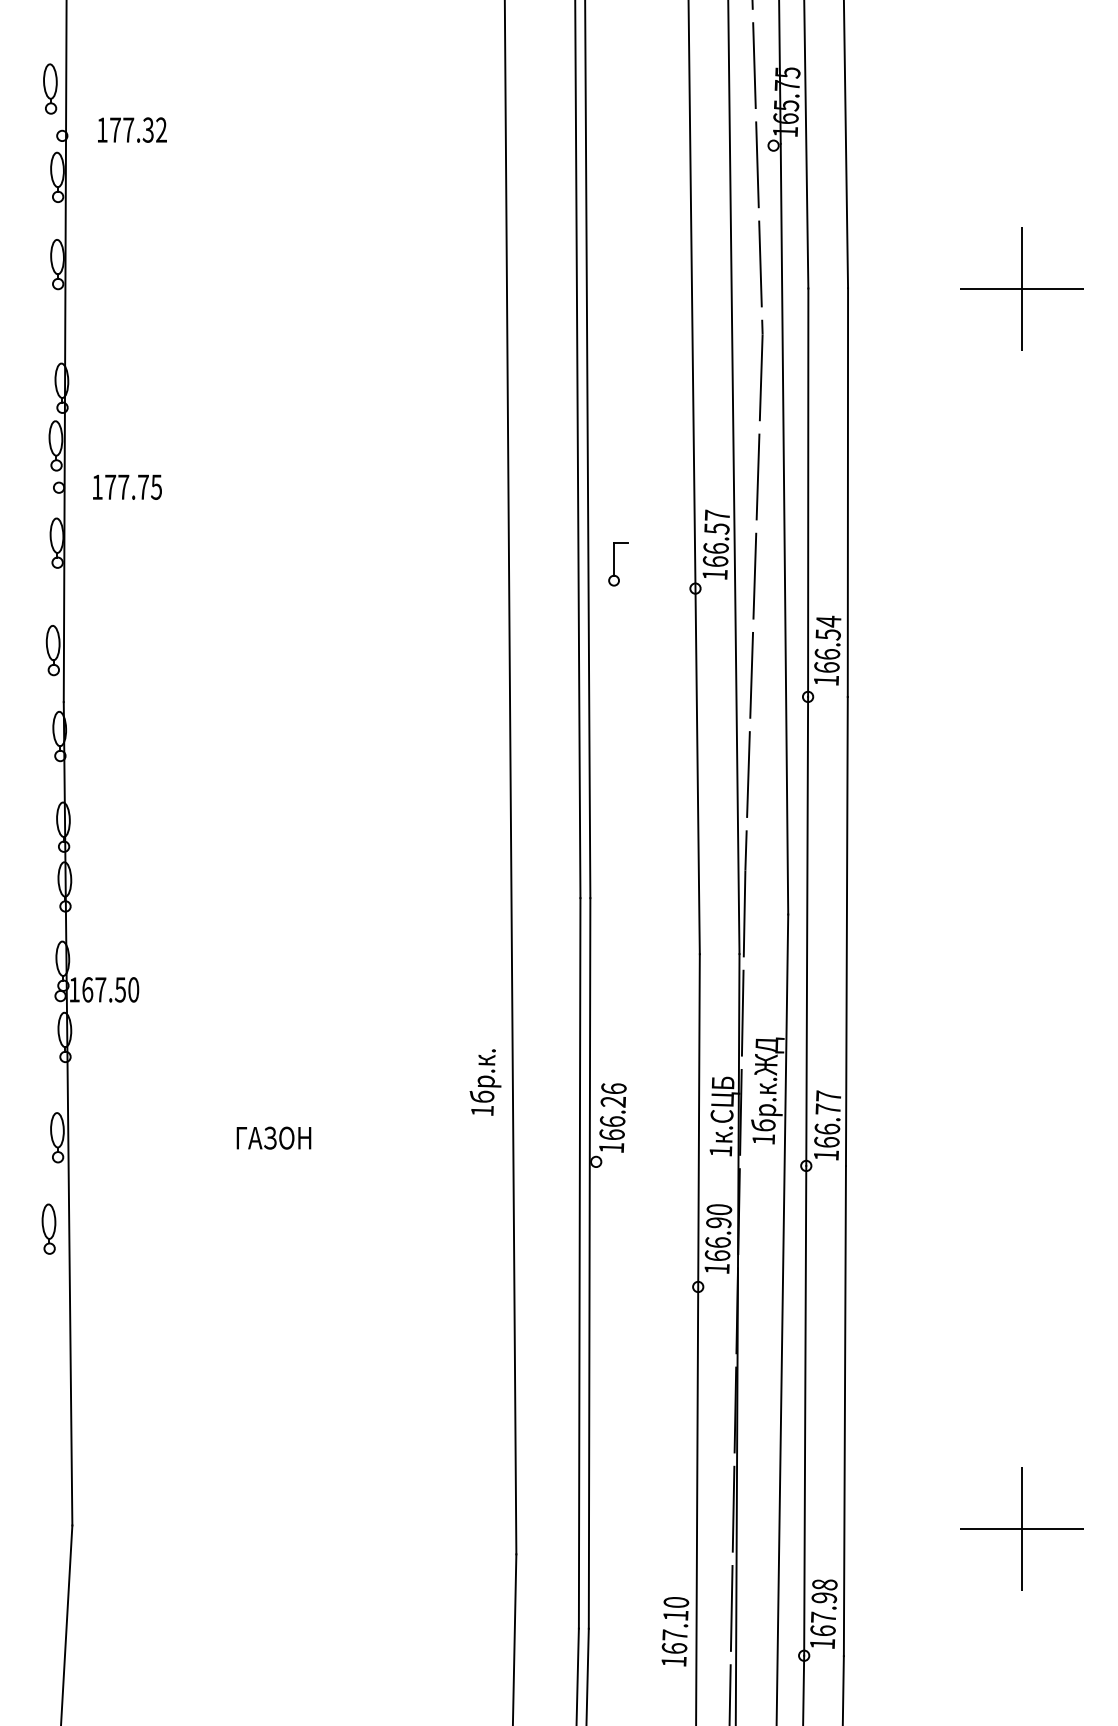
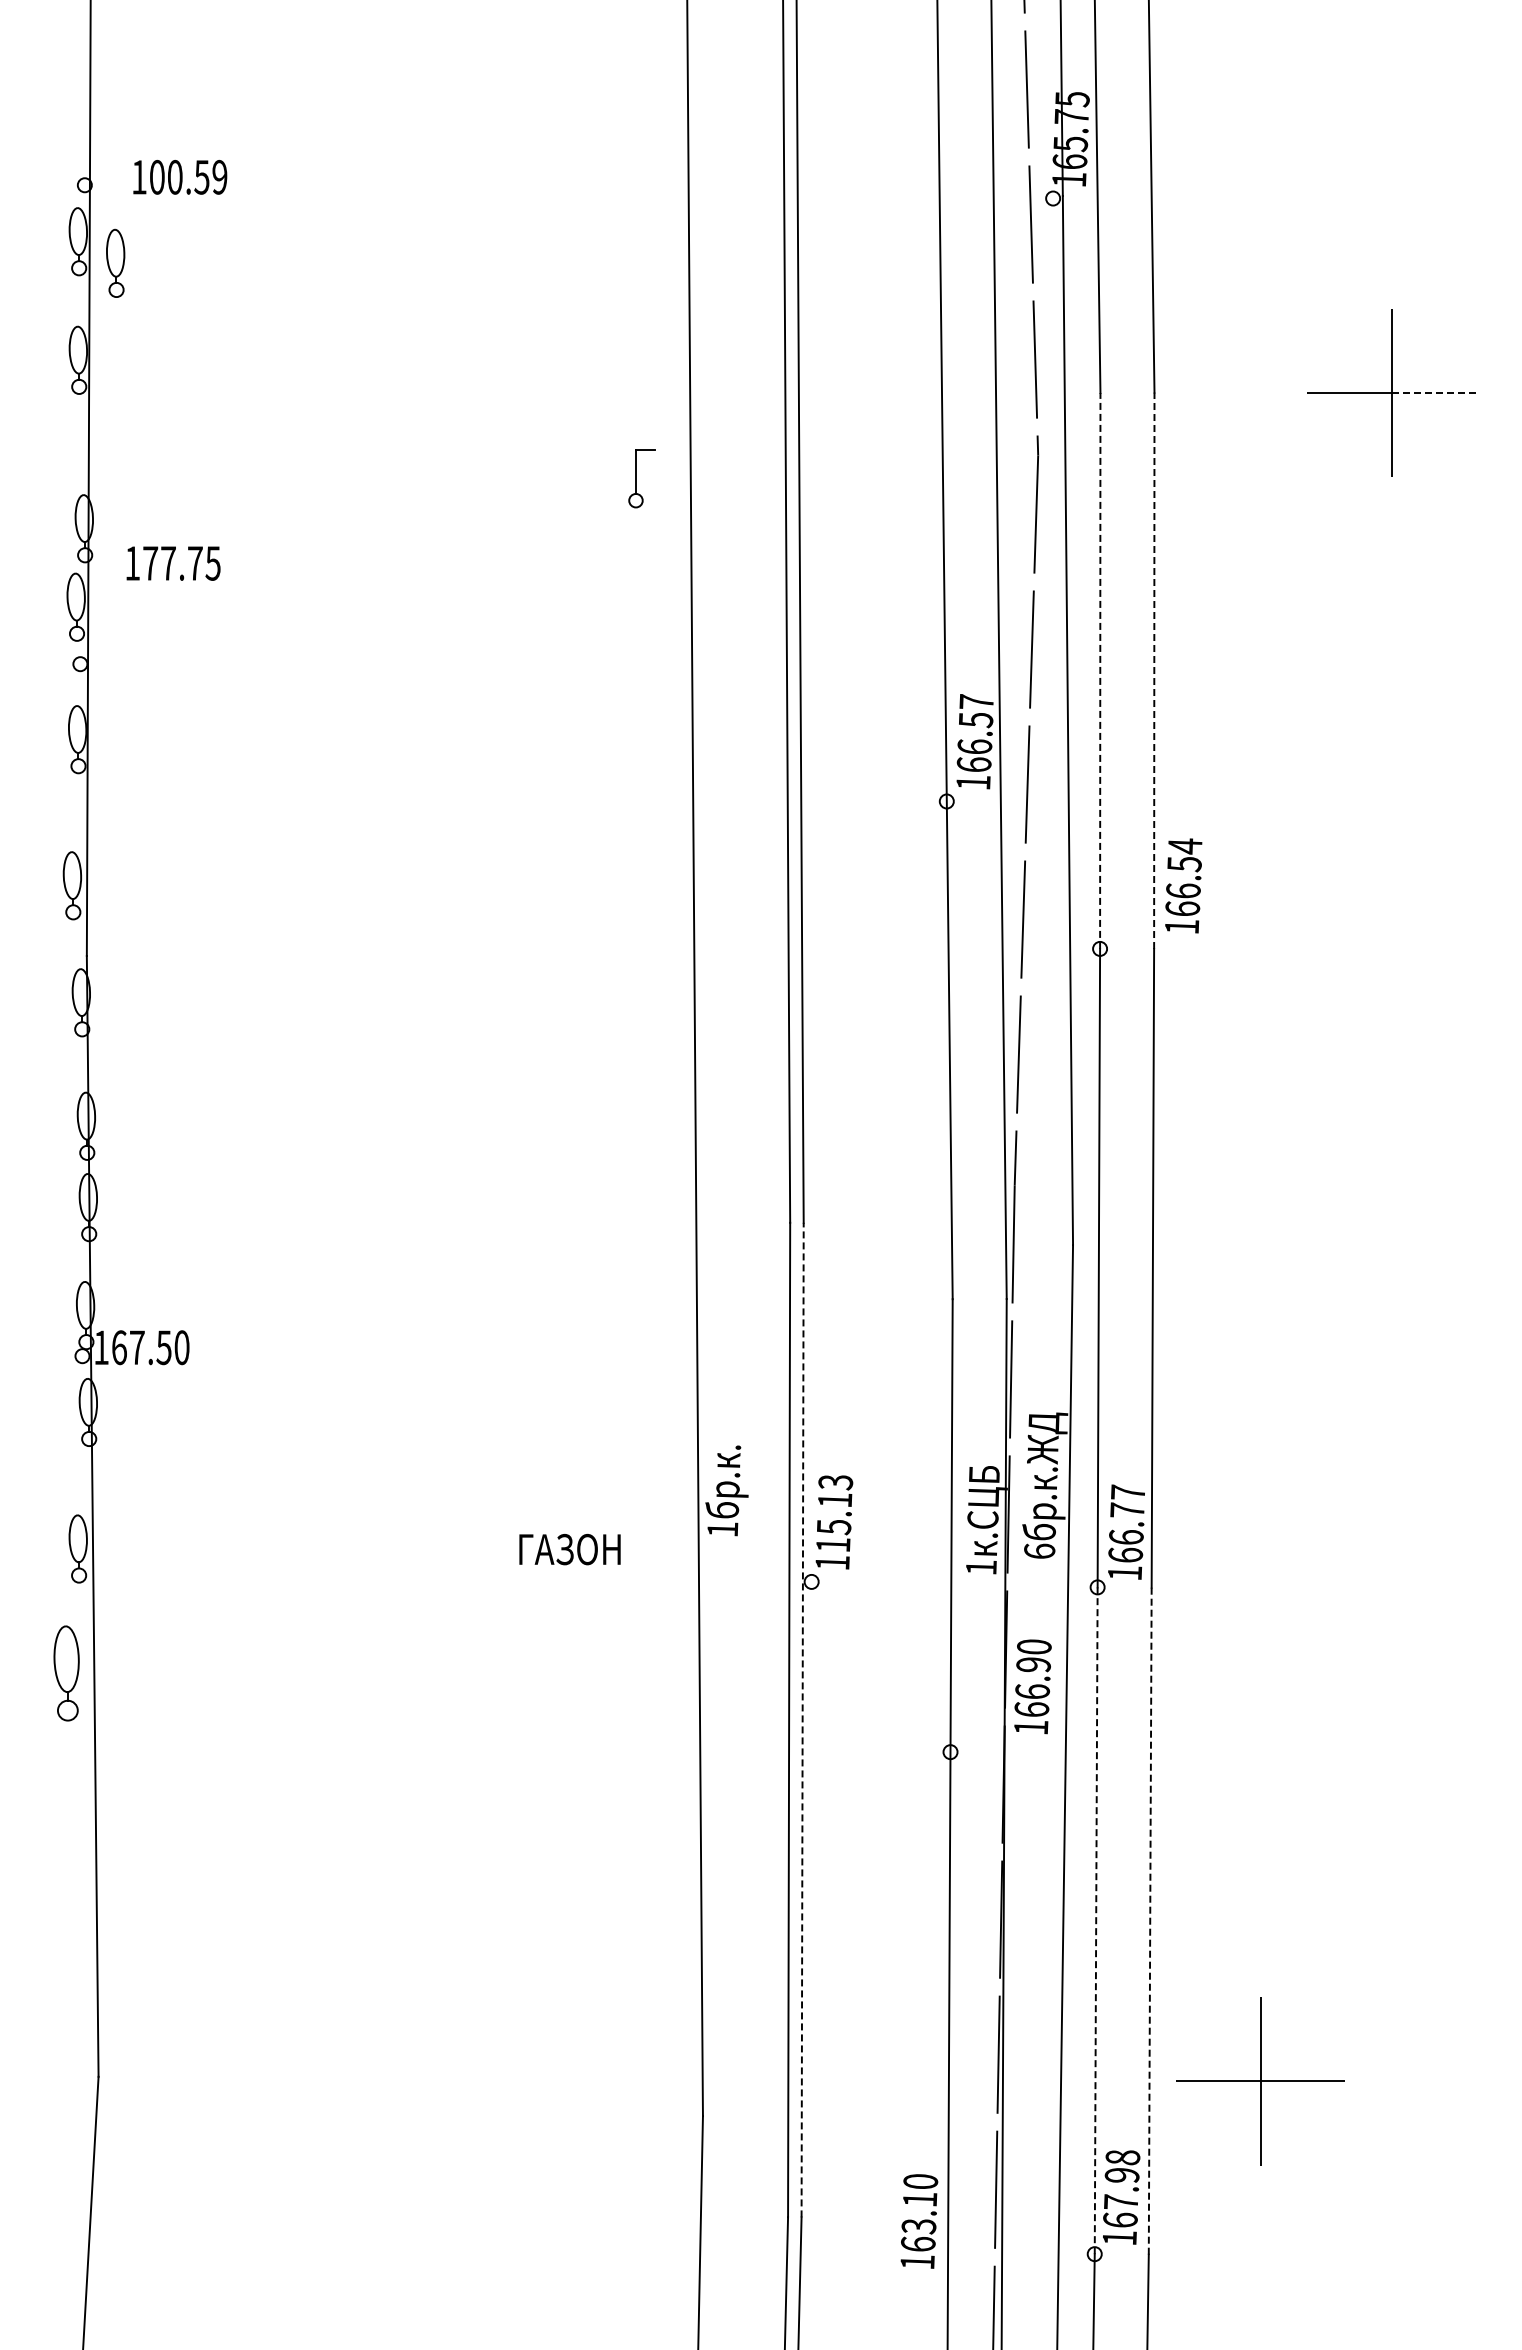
part: (50, 88) -> (115, 262), moved
text: (138, 129) -> (188, 176), 177.32 -> 100.59
line: (1053, 288) -> (1434, 392), solid -> dashed
text: (127, 487) -> (173, 563), moved
line: (808, 492) -> (1100, 670), solid -> dashed
line: (848, 492) -> (1154, 670), solid -> dashed
part: (618, 564) -> (641, 478), moved
text: (827, 650) -> (1183, 885), moved
text: (485, 1082) -> (726, 1490), moved
text: (612, 1111) -> (834, 1513), 166.26 -> 115.13
text: (273, 1138) -> (569, 1549), moved
text: (763, 1138) -> (1039, 1550), 1 -> 6
part: (48, 1229) -> (66, 1673), size x1.4
text: (718, 1238) -> (1032, 1686), moved
line: (589, 1262) -> (802, 1719), solid -> dashed
line: (805, 1410) -> (1096, 1920), solid -> dashed
line: (845, 1411) -> (1150, 1921), solid -> dashed
part: (1022, 1528) -> (1260, 2081), moved
text: (674, 1635) -> (918, 2226), 167.10 -> 163.10

